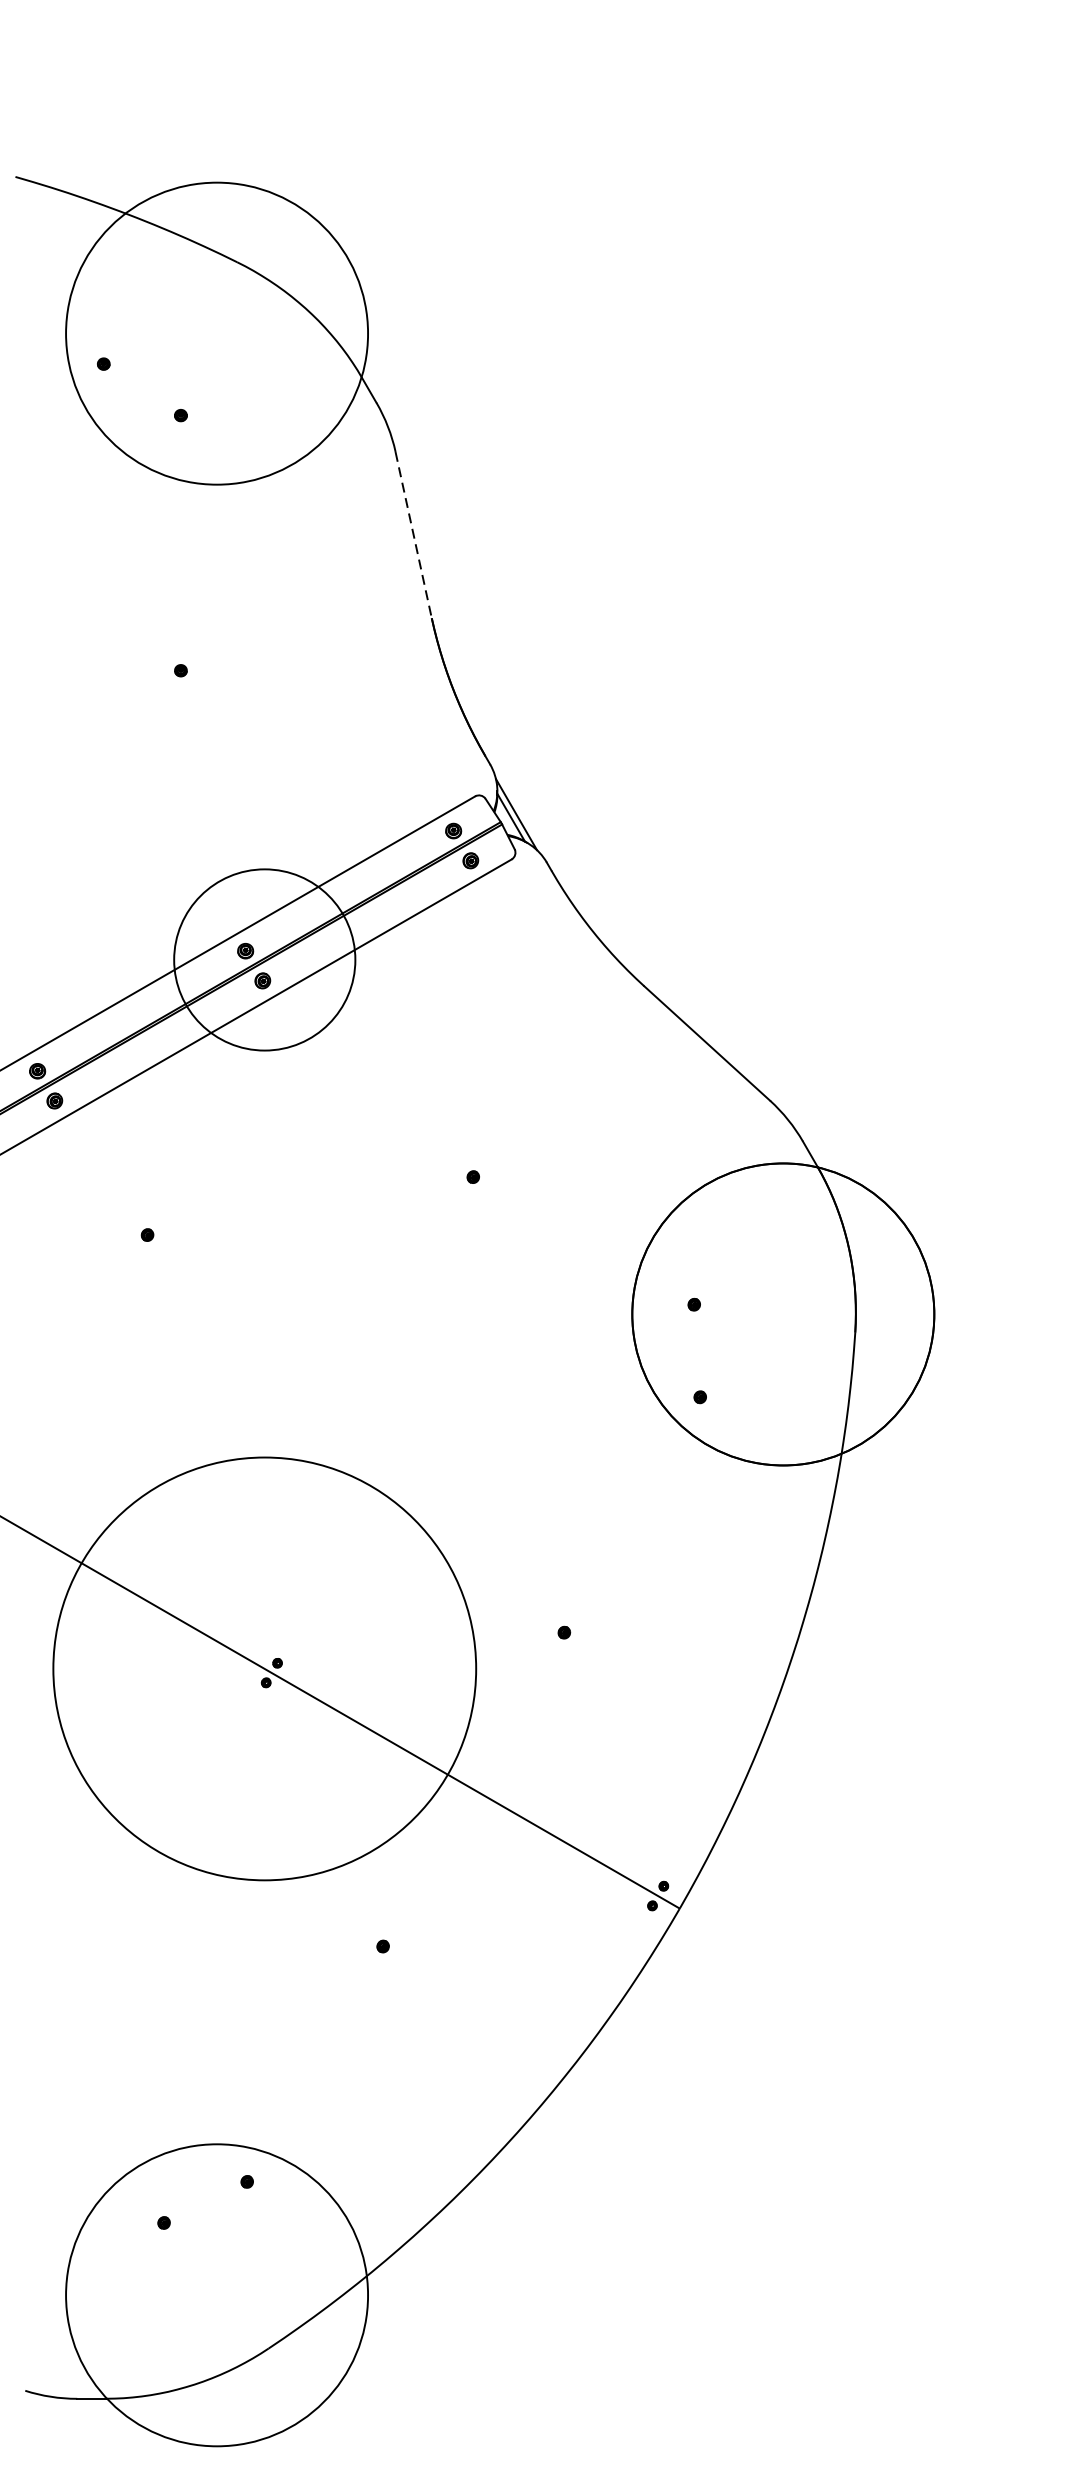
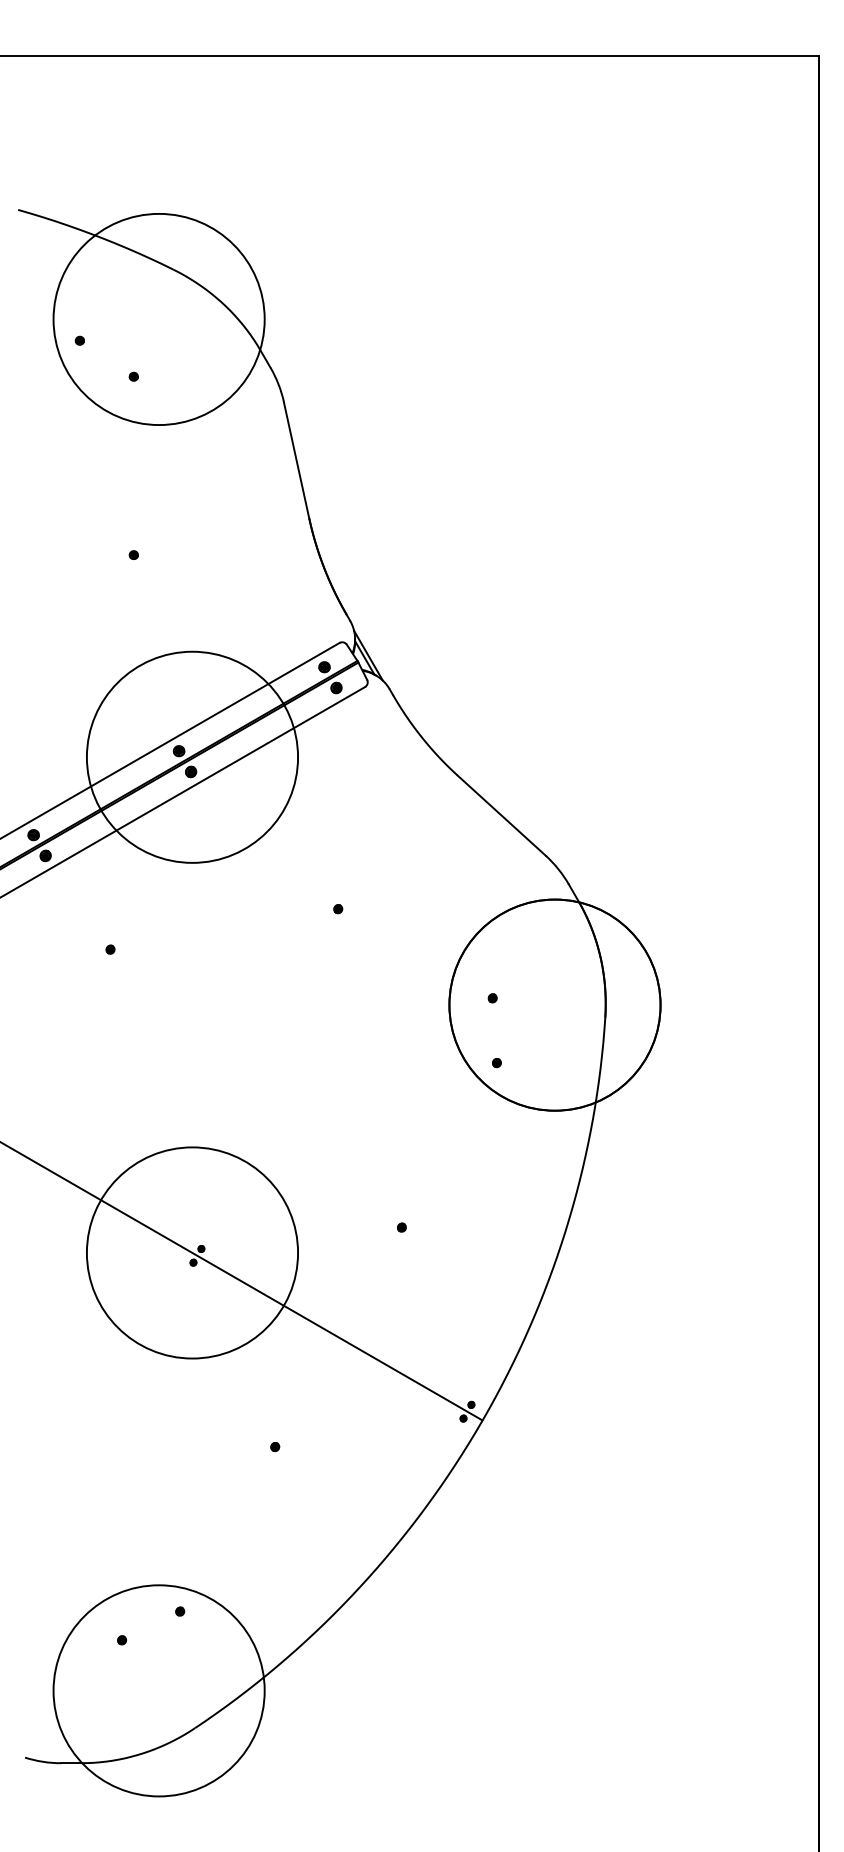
line: (413, 535) -> (296, 460), dashed -> solid
circle: (264, 958) -> (192, 756), size x1.67
circle: (264, 1668) -> (192, 1252), size x0.71

